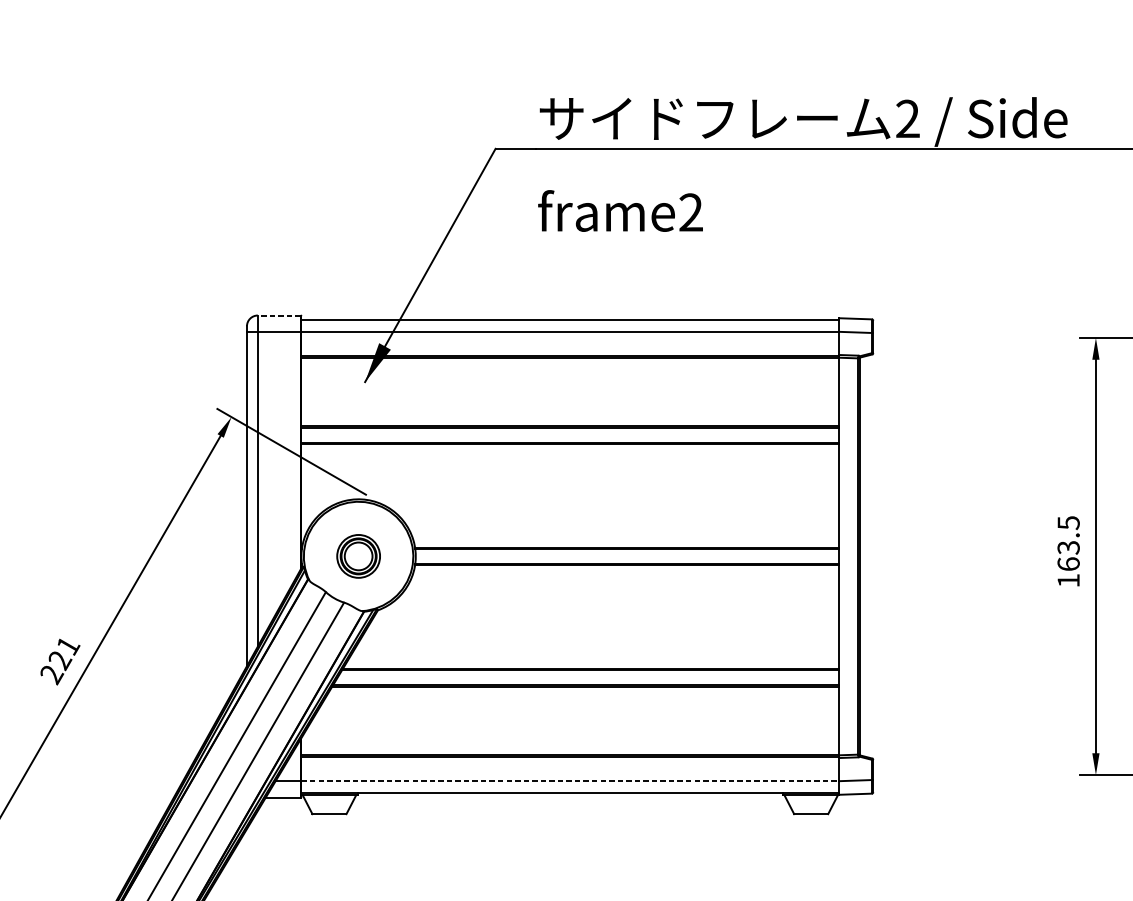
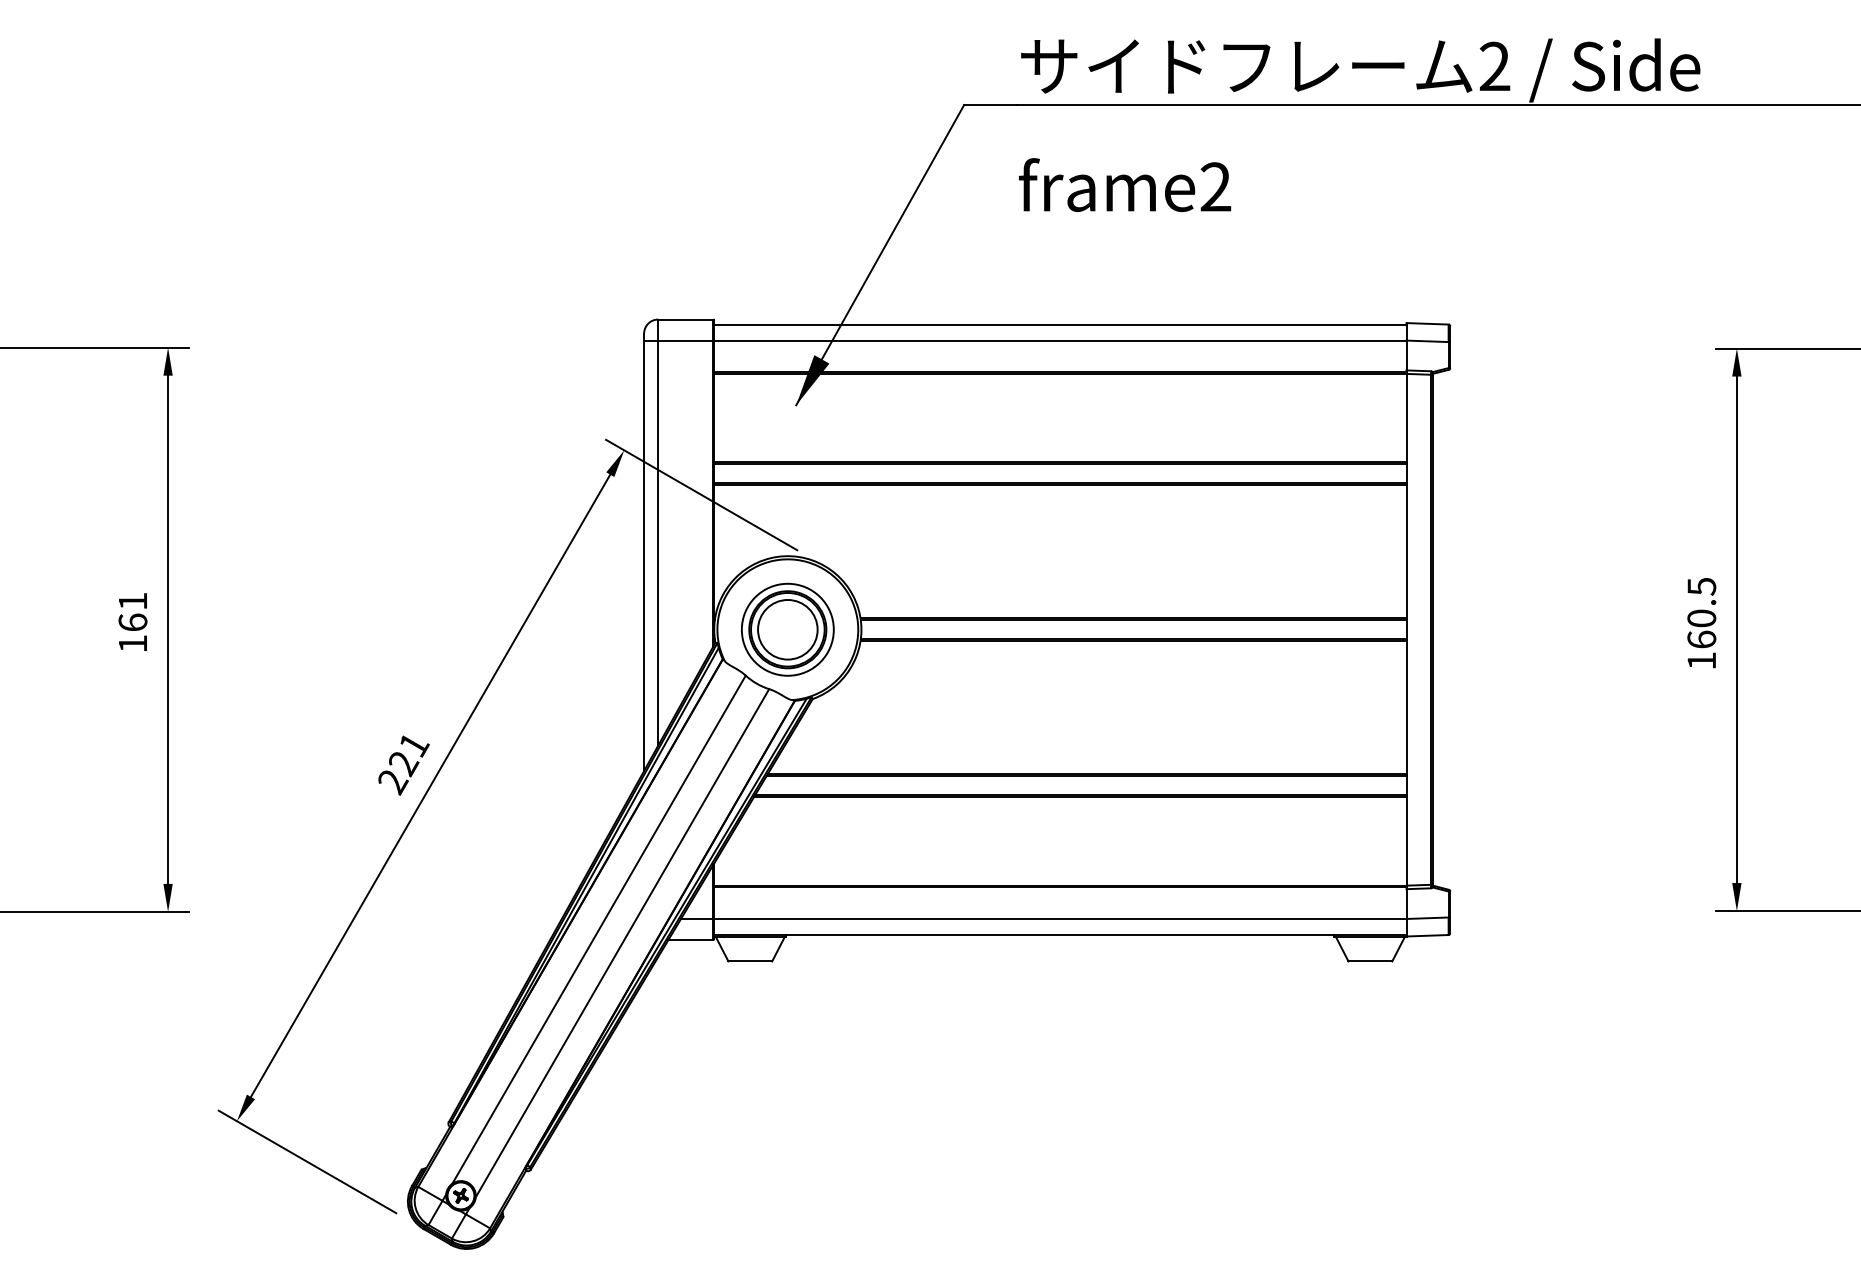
line: (279, 315) -> (685, 319), dashed -> solid
text: (1068, 547) -> (1701, 618), 163.5 -> 160.5
part: (358, 556) -> (787, 629), size x1.67
line: (570, 780) -> (1060, 918), dashed -> solid

